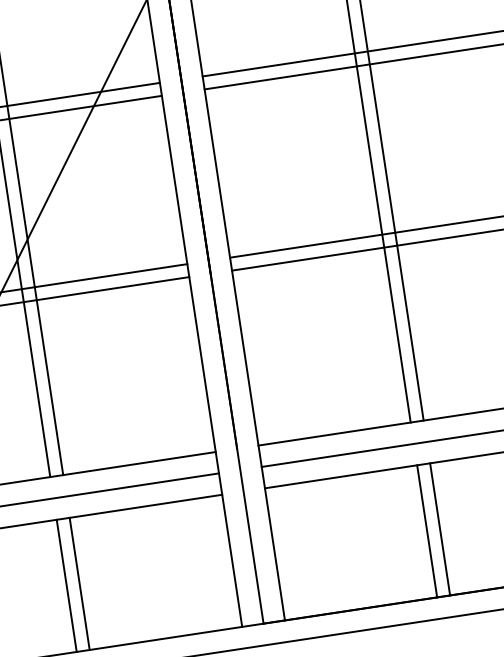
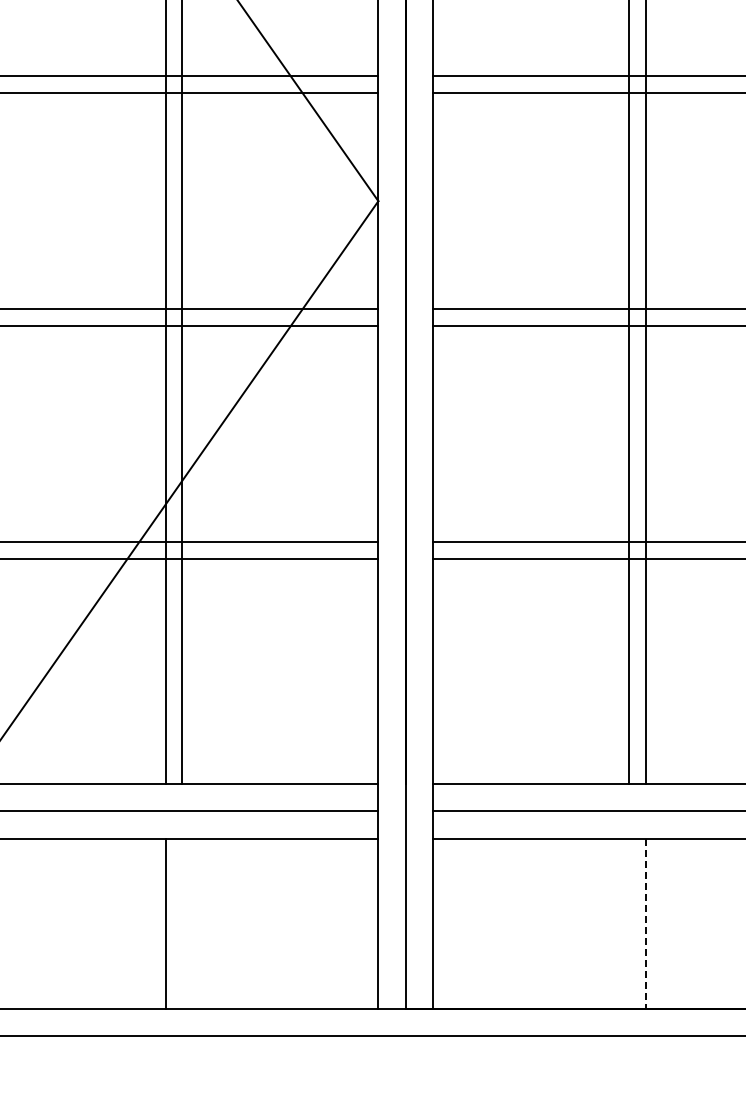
line: (439, 529) -> (645, 923), solid -> dashed
line: (427, 531) -> (629, 923), removed
line: (79, 583) -> (182, 923), removed

